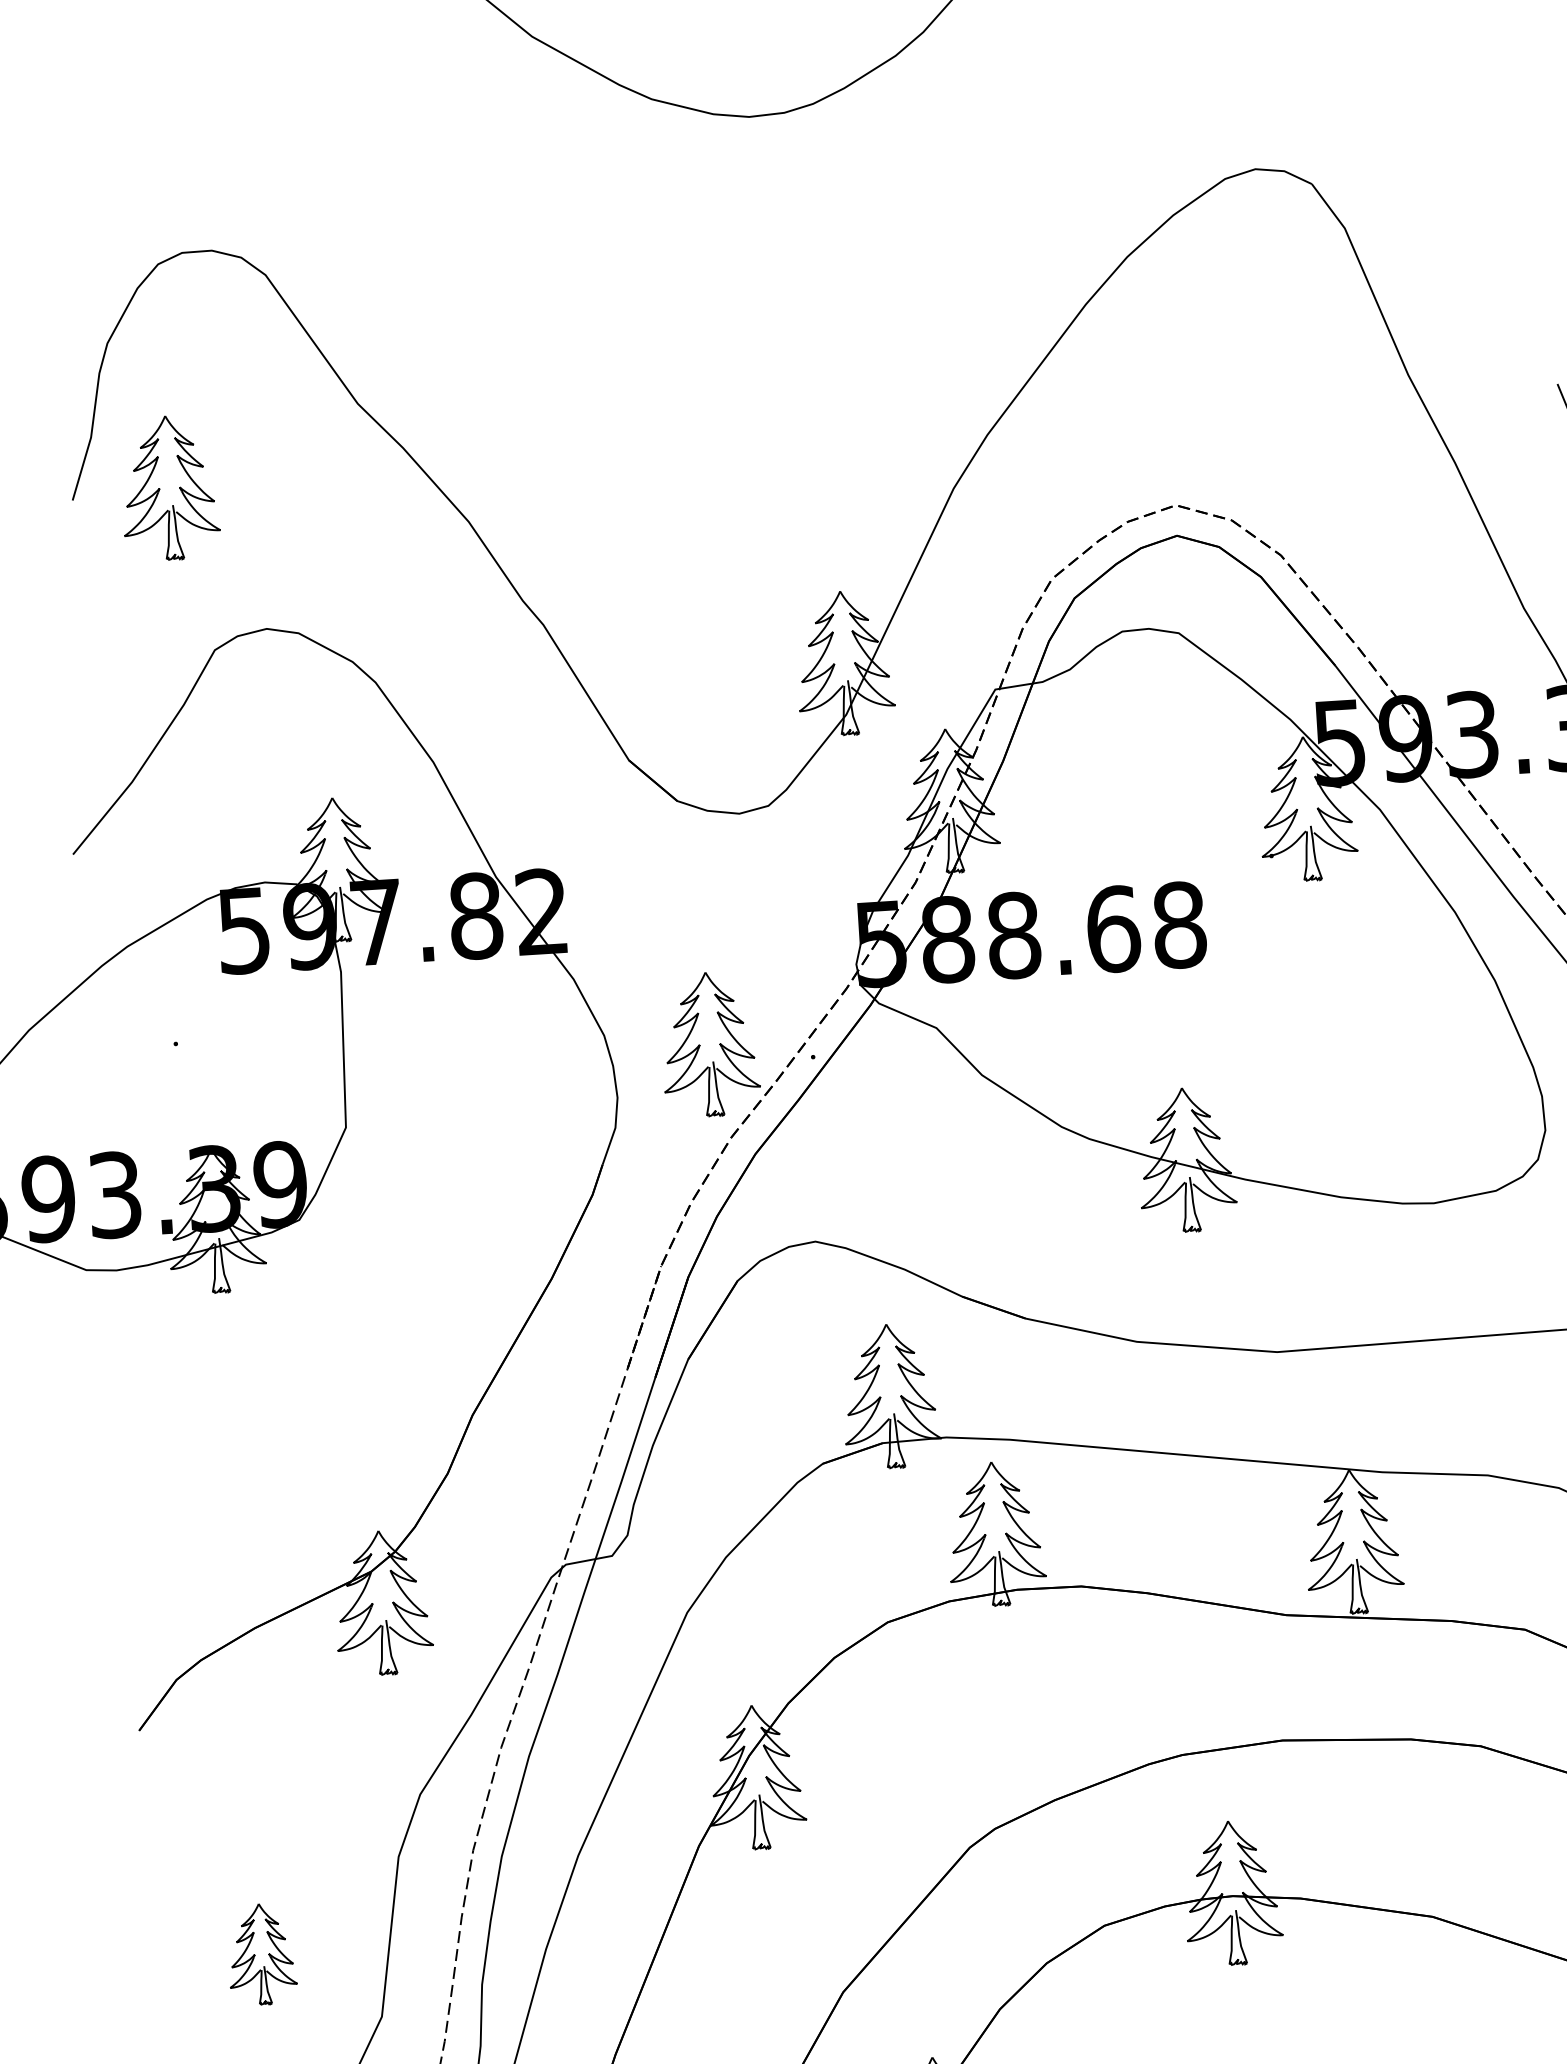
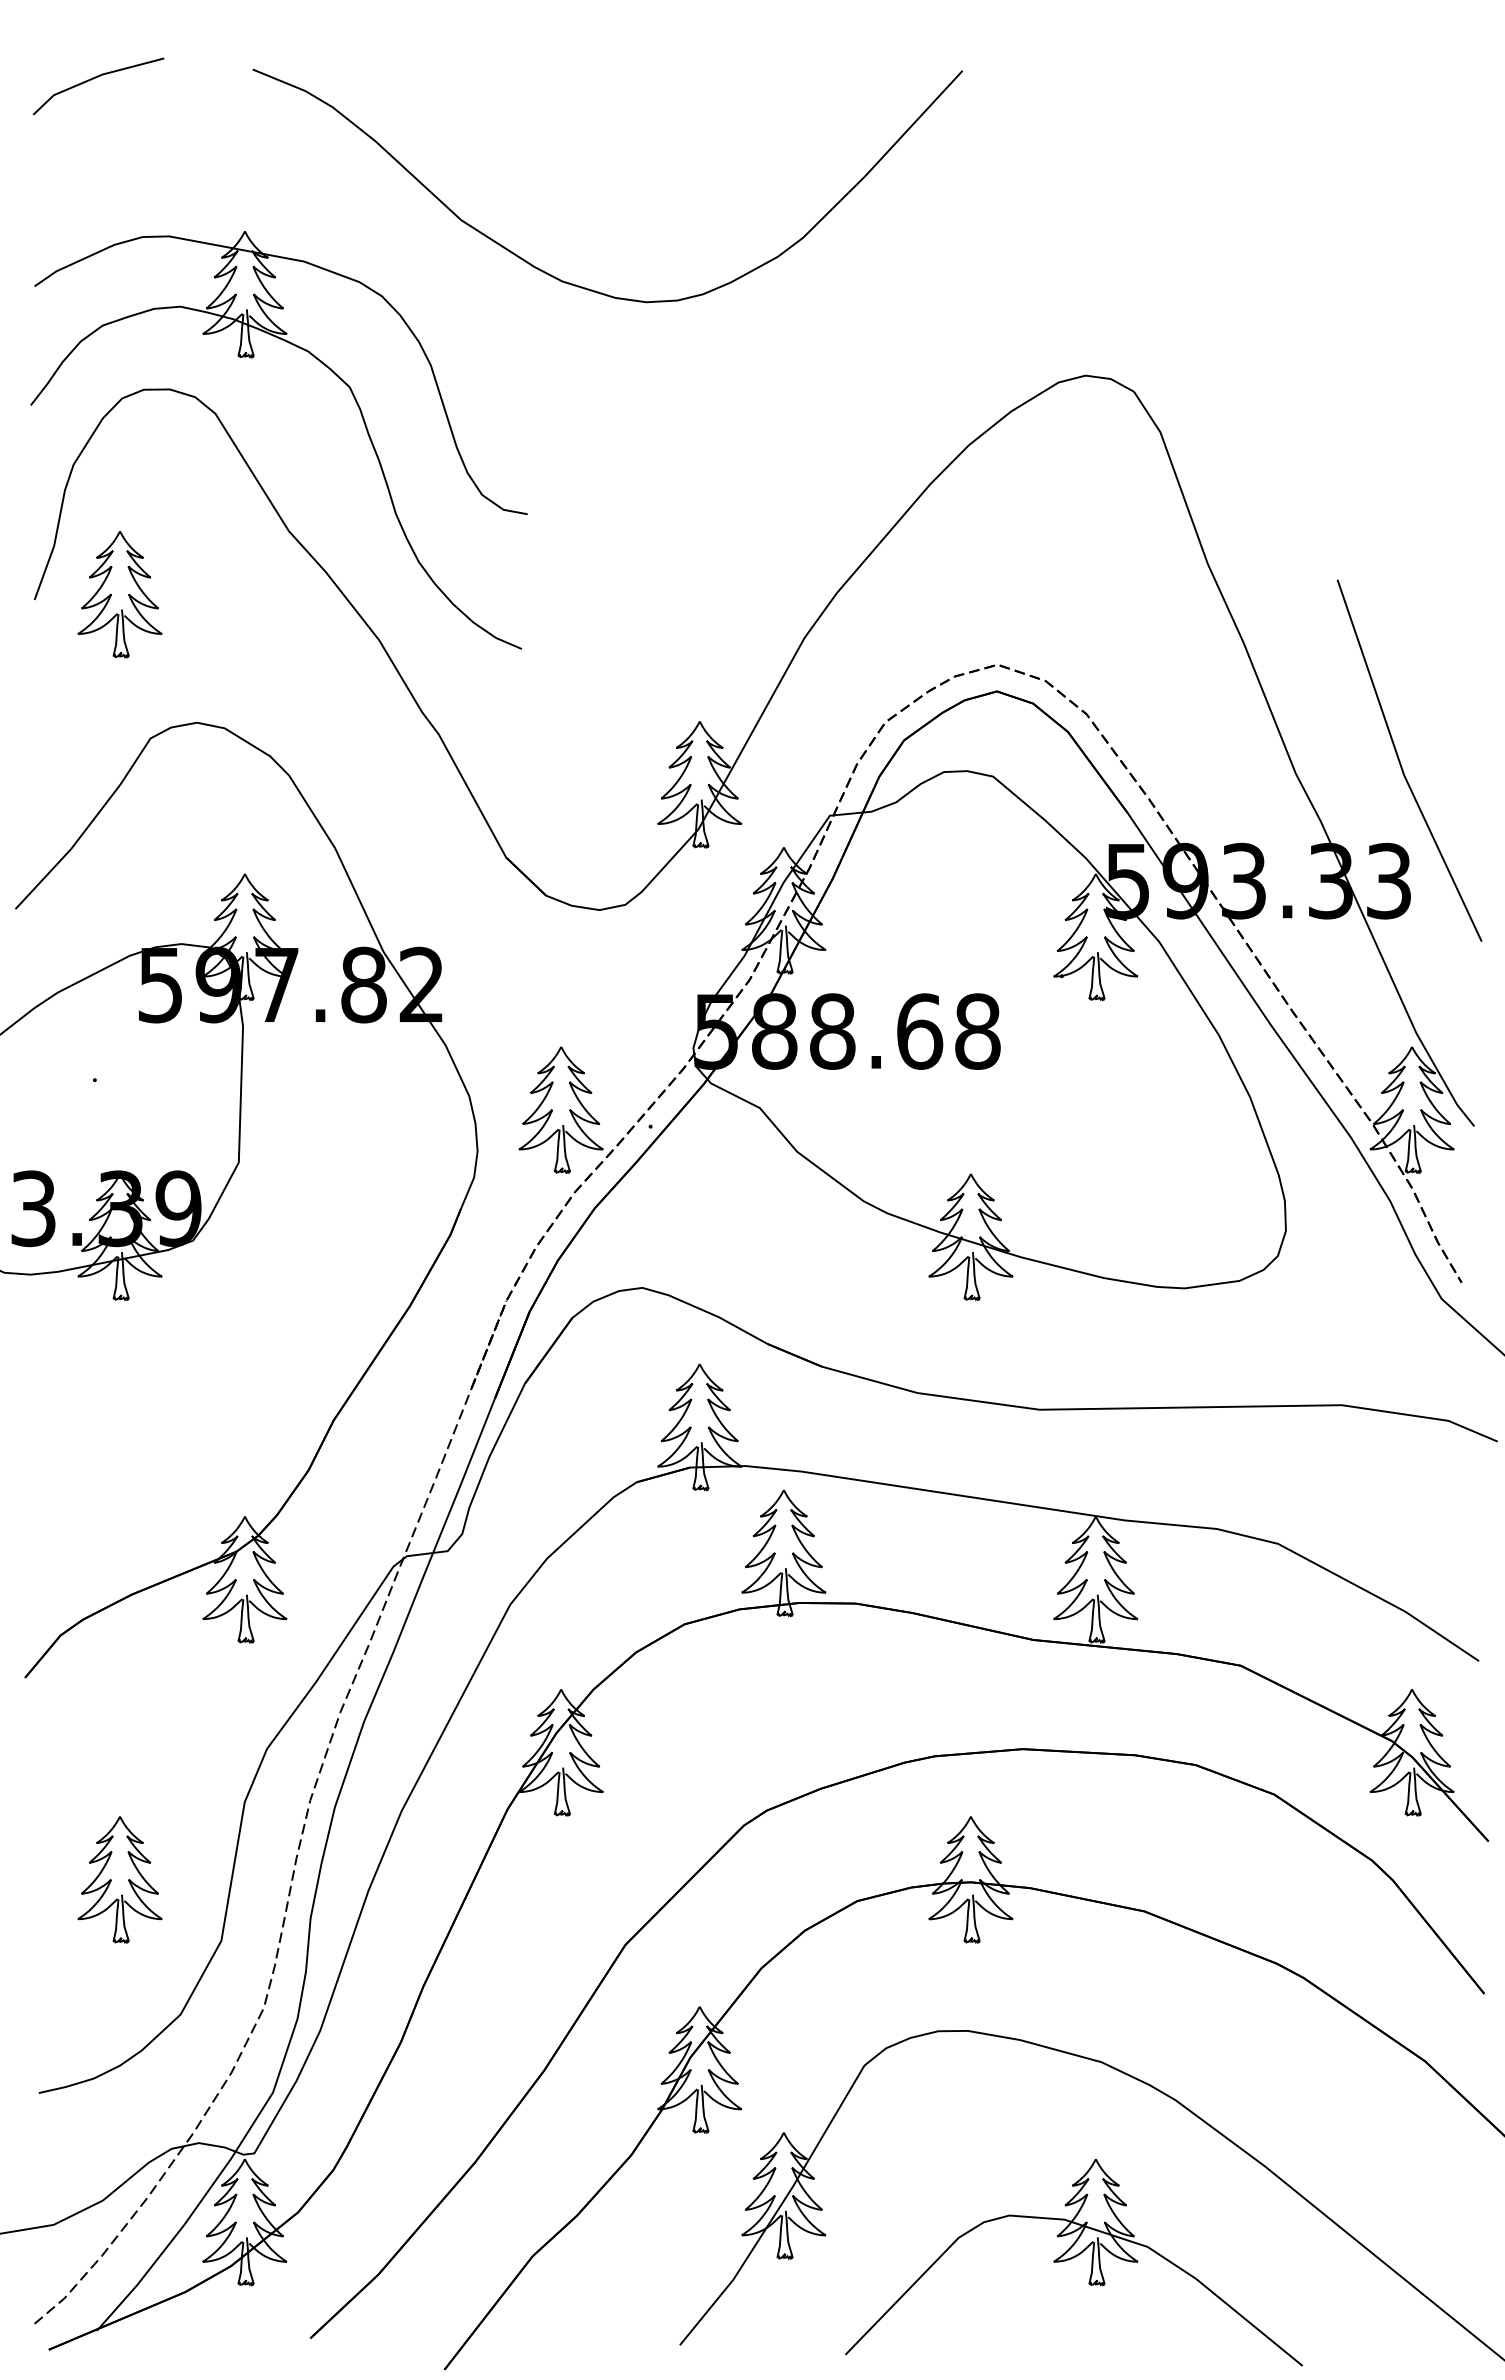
part: (425, 254) -> (356, 404), added
part: (261, 1954) -> (119, 1879), size x1.43

